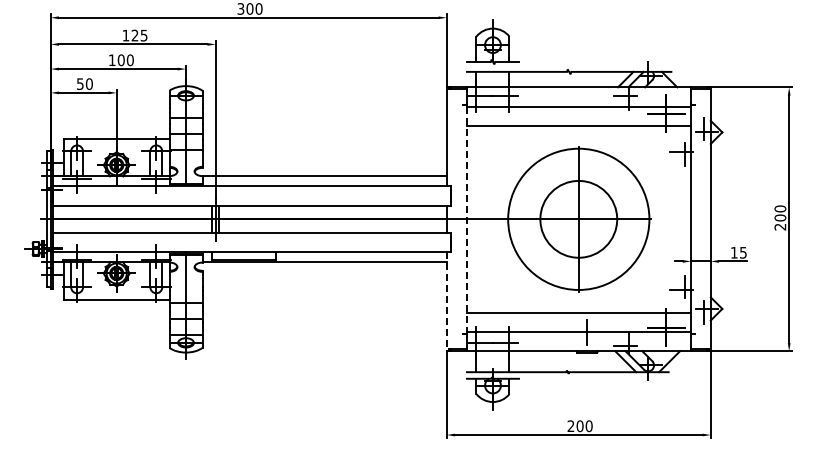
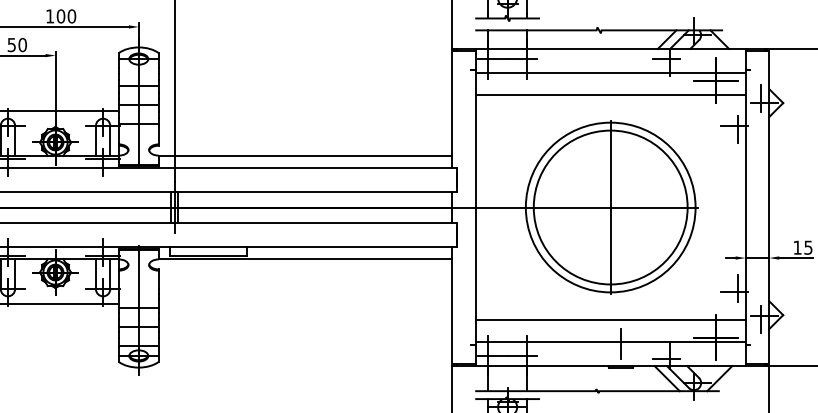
line: (466, 219) -> (475, 207), dashed -> solid
circle: (578, 219) -> (610, 207), size x1.67
line: (446, 301) -> (451, 306), dashed -> solid

